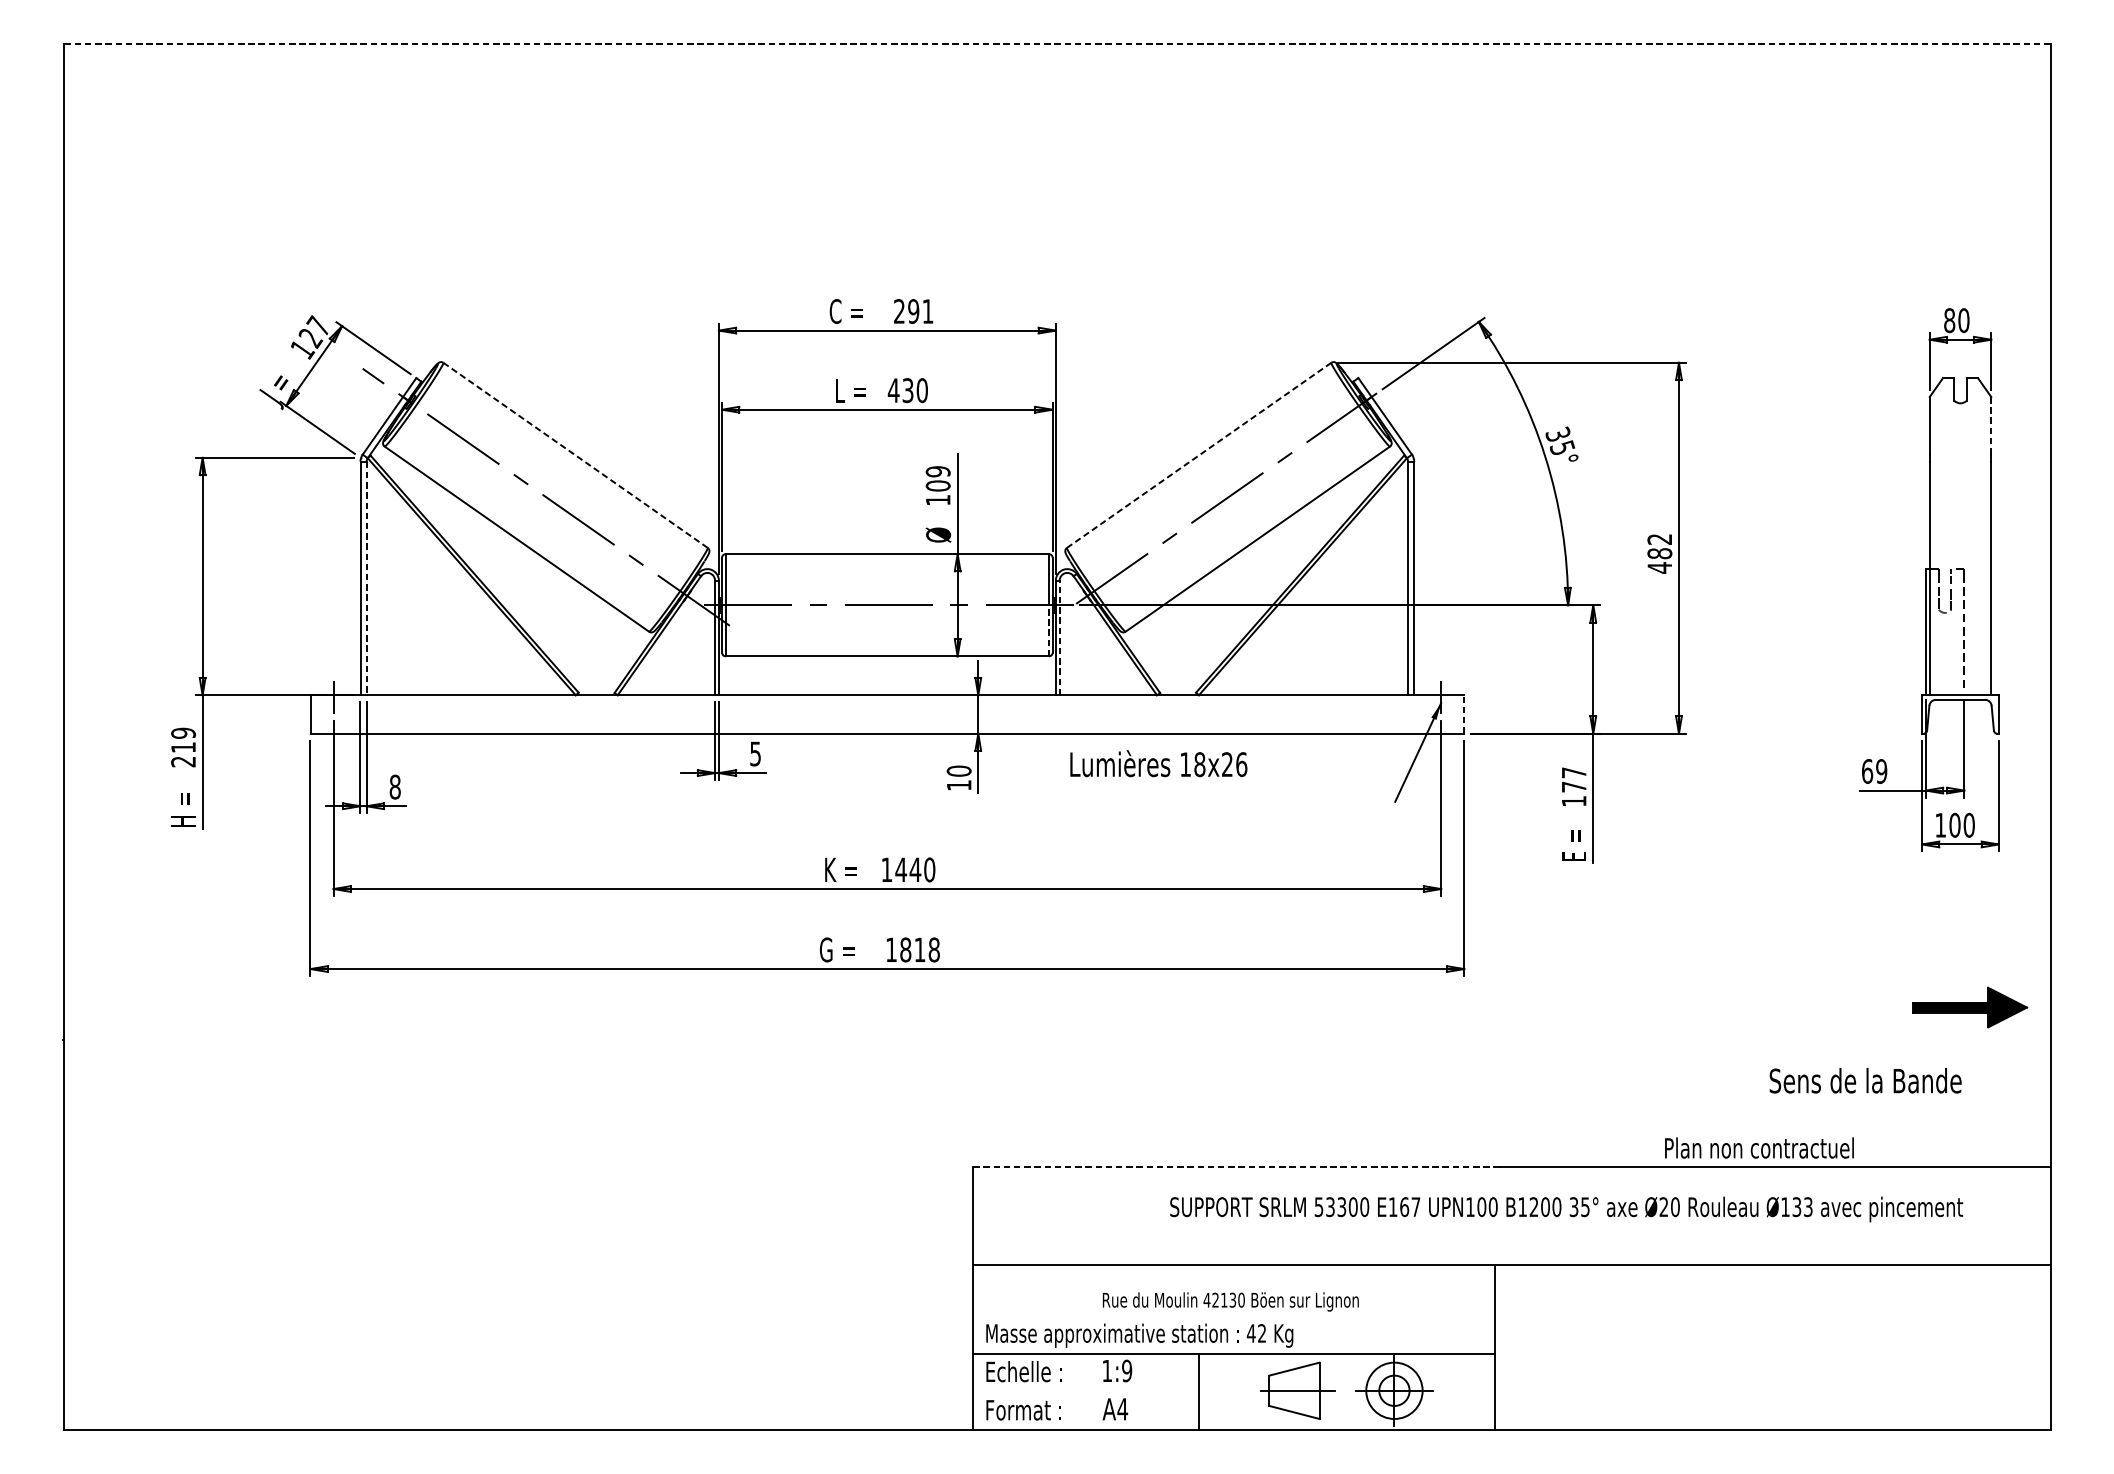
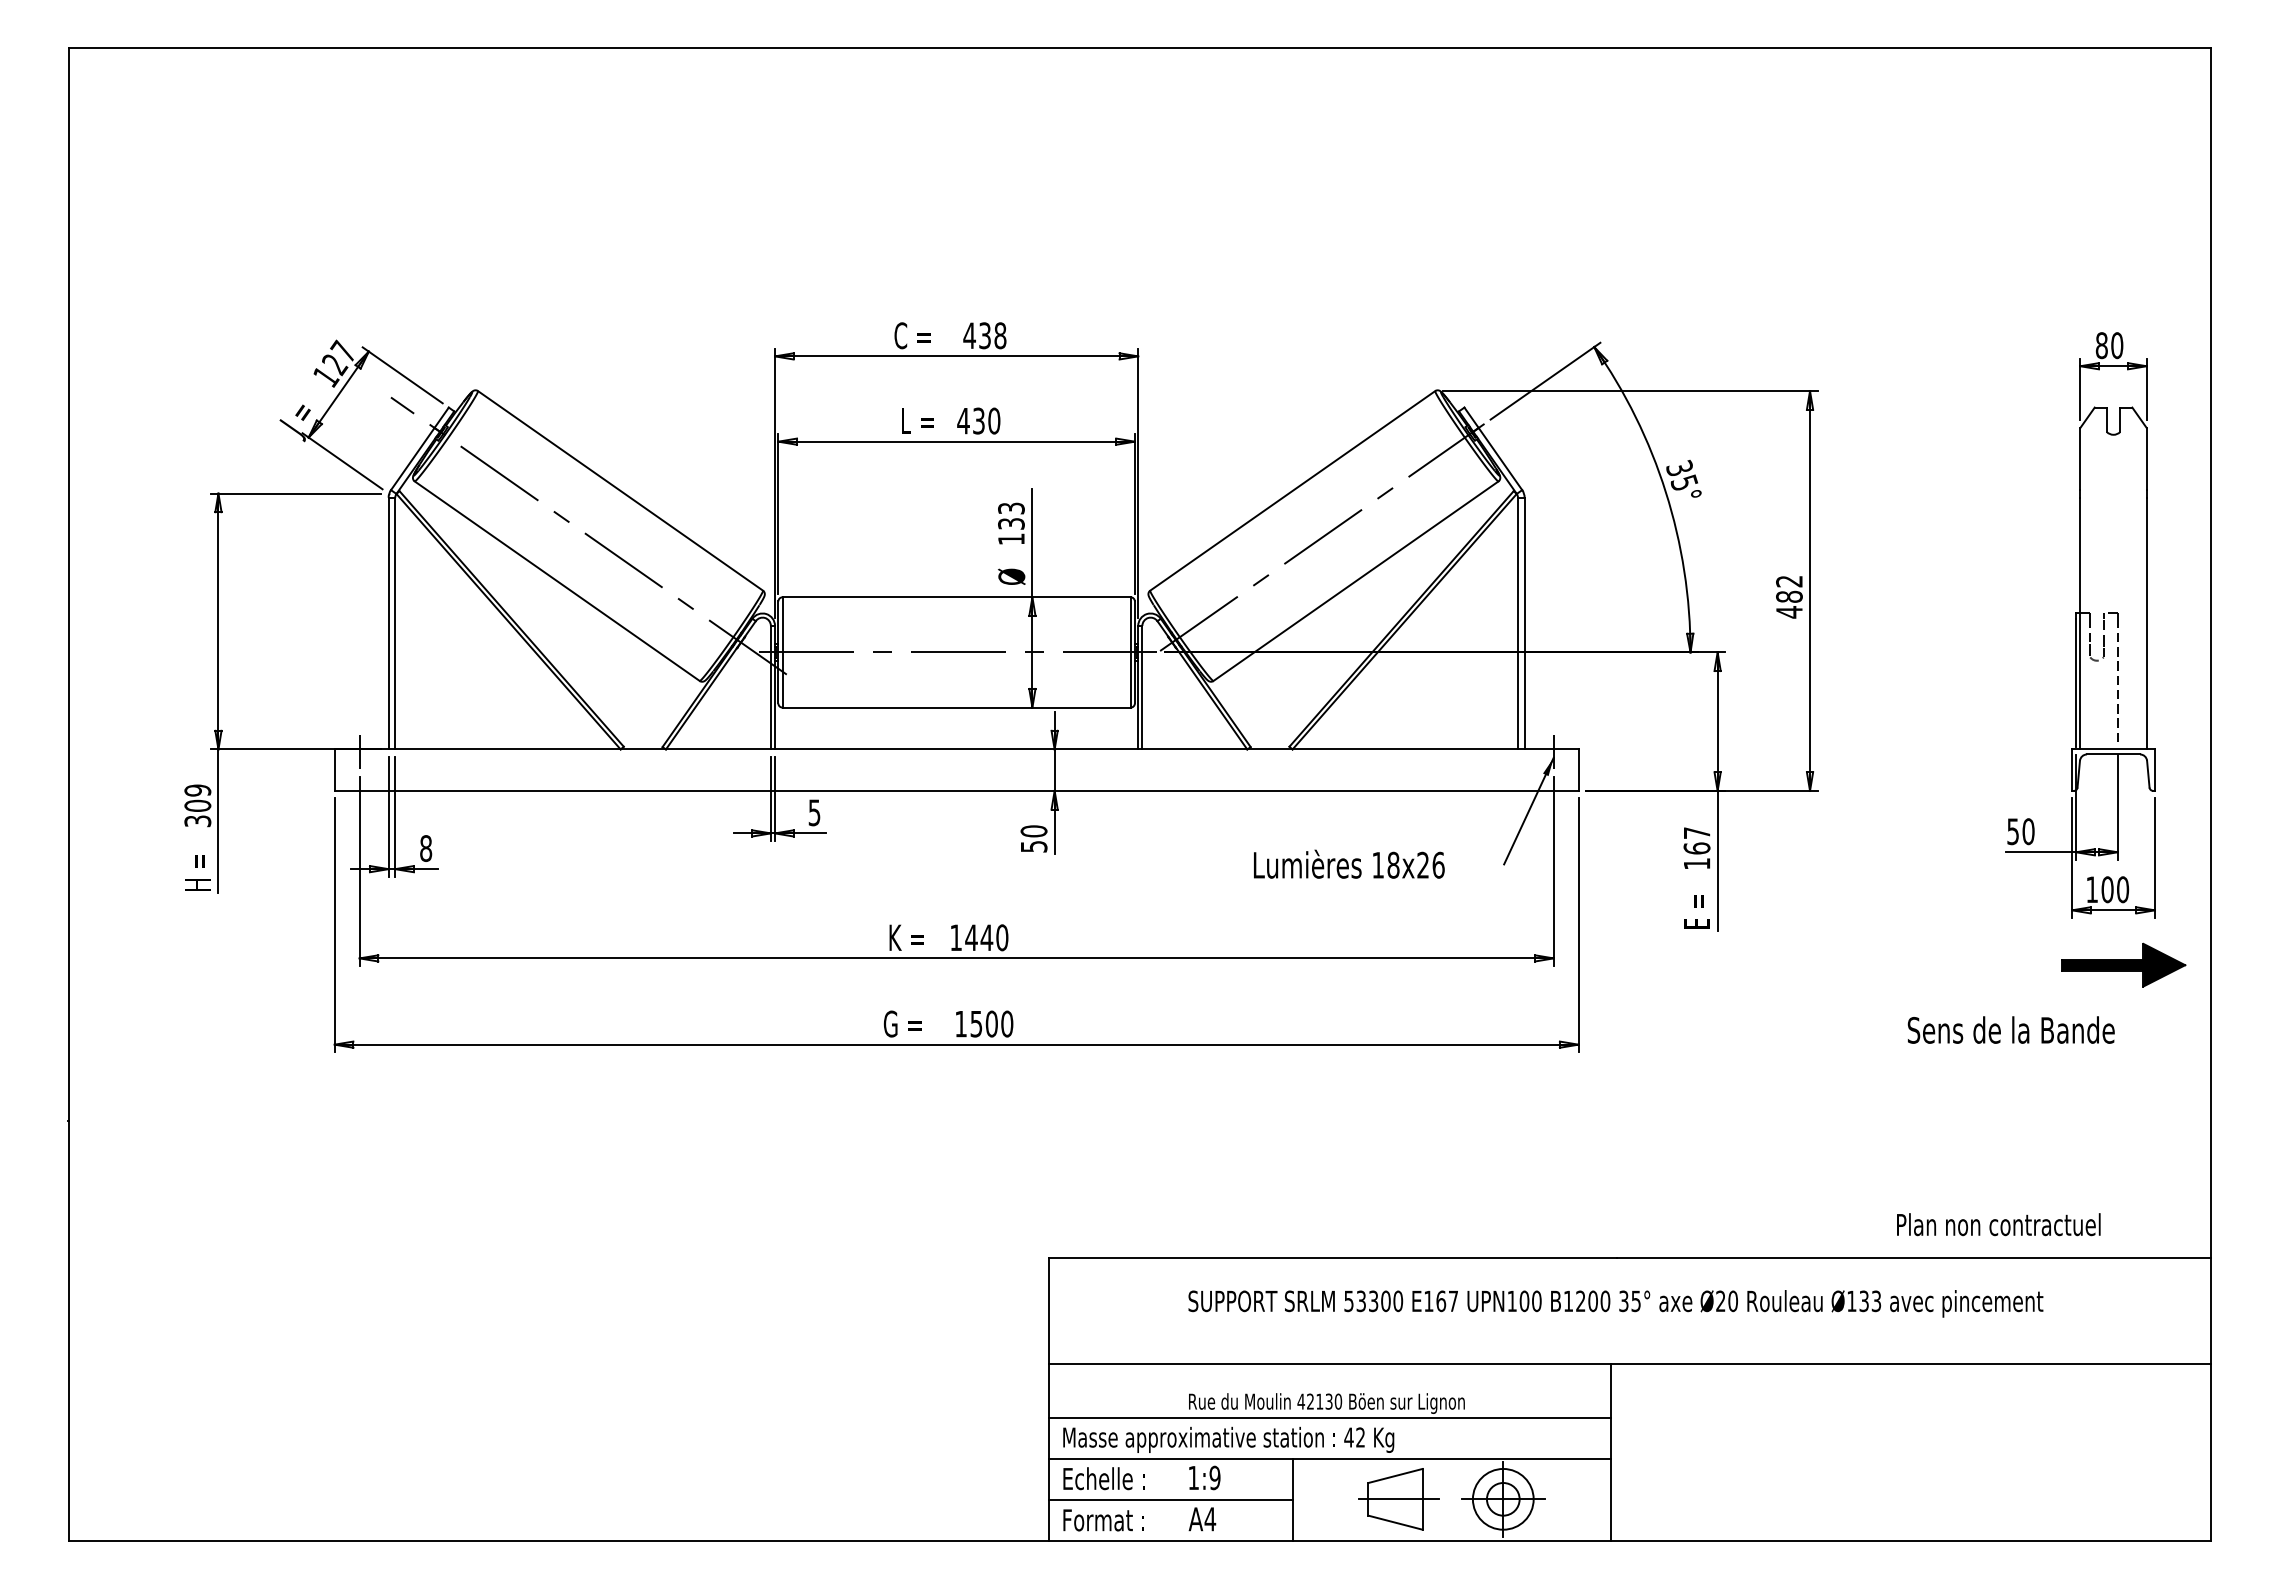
line: (1057, 44) -> (1139, 47), dashed -> solid
text: (913, 311) -> (984, 335), 291 -> 438
line: (1991, 426) -> (2146, 459), dashed -> solid
line: (575, 455) -> (620, 490), dashed -> solid
line: (1198, 455) -> (1292, 490), dashed -> solid
text: (938, 478) -> (1011, 515), 109 -> 133
line: (366, 578) -> (395, 623), dashed -> solid
line: (1048, 631) -> (1130, 680), dashed -> solid
line: (1059, 637) -> (1142, 687), dashed -> solid
line: (1464, 714) -> (1578, 770), dashed -> solid
text: (183, 754) -> (197, 813), 219 -> 309
text: (1159, 762) -> (1349, 863), moved
text: (1874, 771) -> (2020, 831), 69 -> 50
text: (959, 785) -> (1034, 846), 10 -> 50
text: (1573, 787) -> (1696, 848), 177 -> 167
text: (919, 949) -> (991, 1023), 1818 -> 1500
part: (1969, 1006) -> (2123, 964), moved
text: (1864, 1080) -> (2010, 1029), moved
text: (1759, 1147) -> (1998, 1224), moved
line: (1236, 1166) -> (1333, 1257), dashed -> solid
text: (1566, 1209) -> (1615, 1303), moved
line: (1234, 1315) -> (1330, 1418), added
line: (1085, 1391) -> (1170, 1500), added

